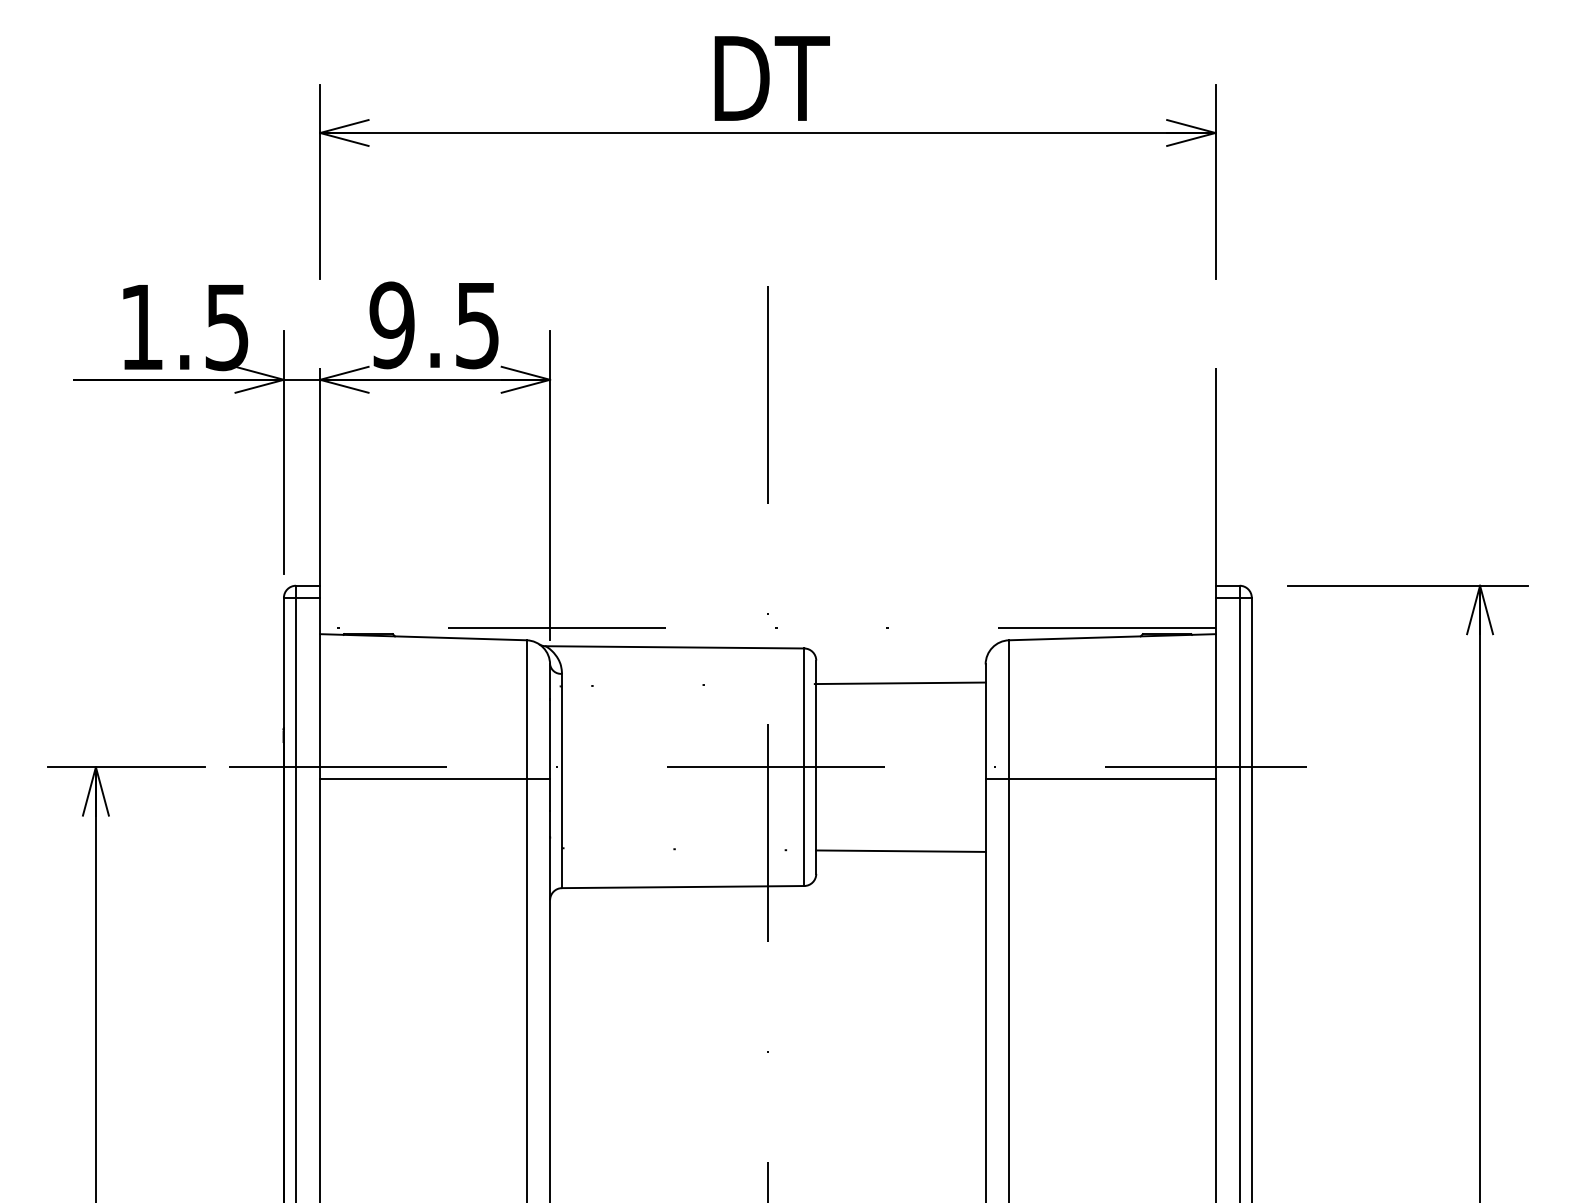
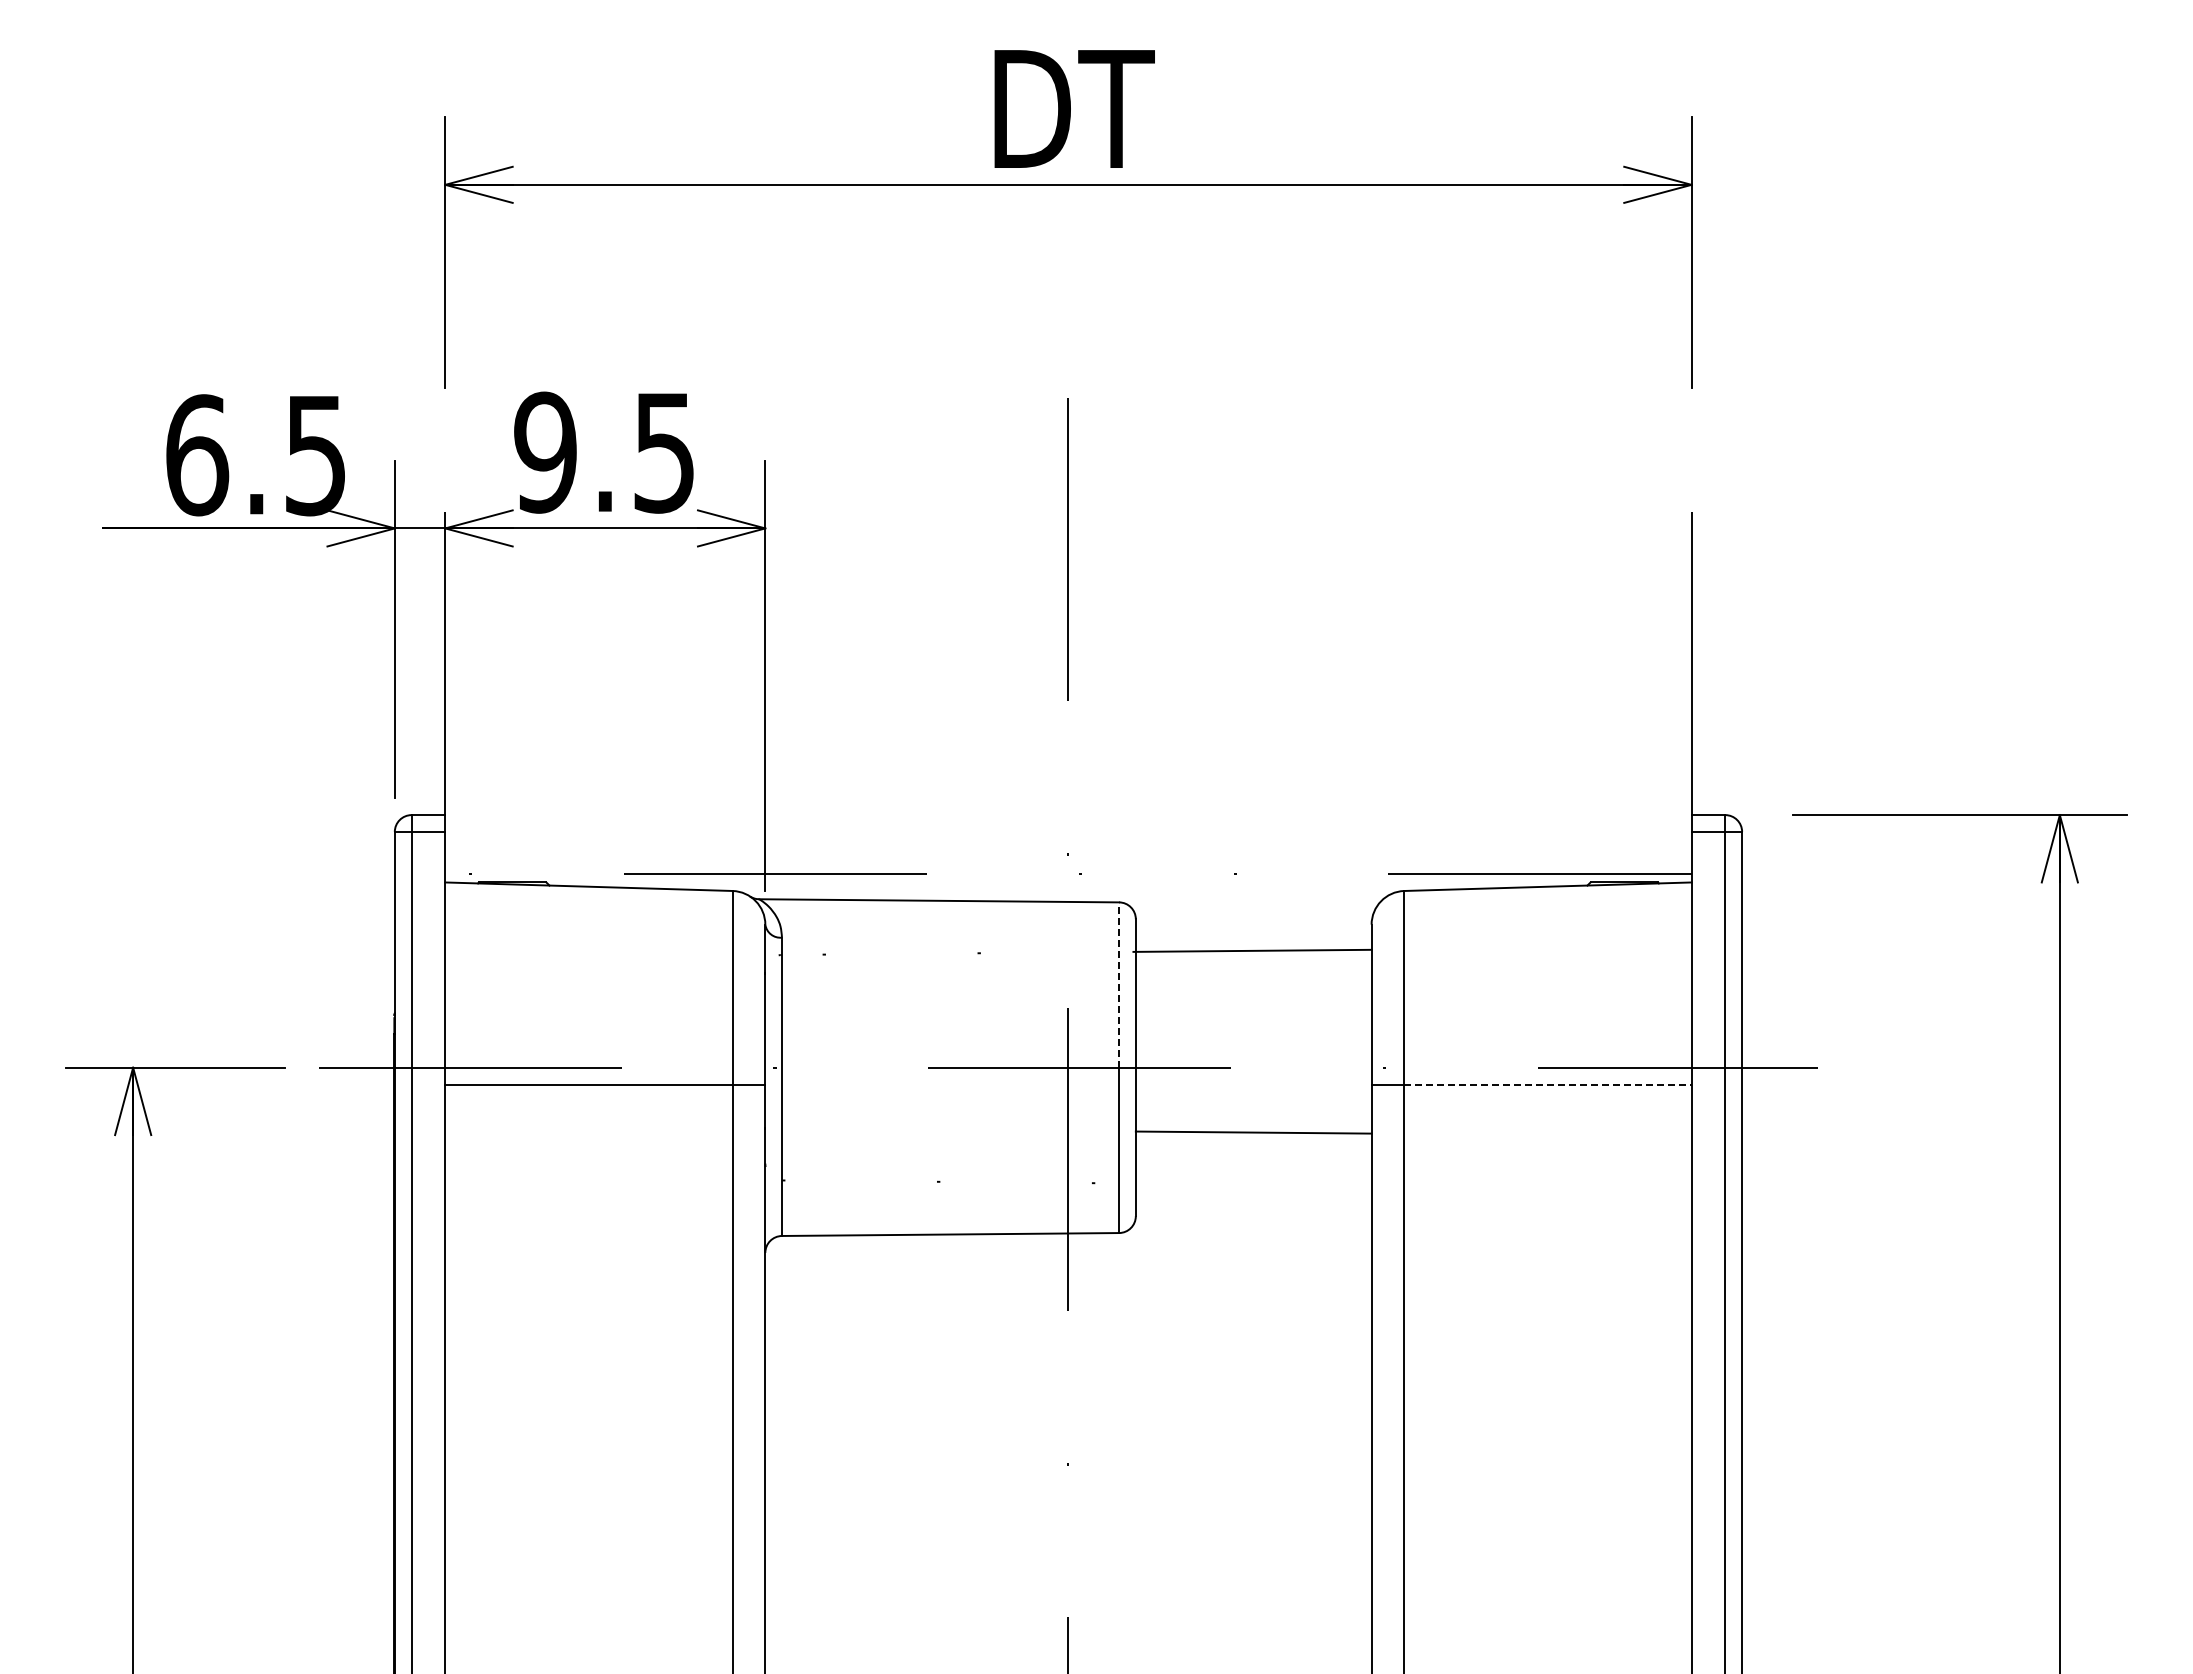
text: (142, 327) -> (197, 455), 1.5 -> 6.5
line: (804, 708) -> (1119, 985), solid -> dashed
line: (1111, 779) -> (1547, 1084), solid -> dashed
line: (900, 851) -> (1253, 1132), moved

